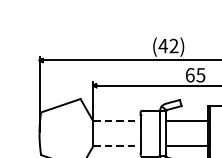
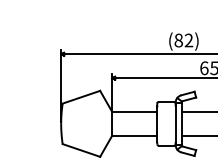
text: (163, 46) -> (178, 40), (42) -> (82)
line: (117, 120) -> (135, 111), dashed -> solid
line: (117, 146) -> (135, 135), dashed -> solid

